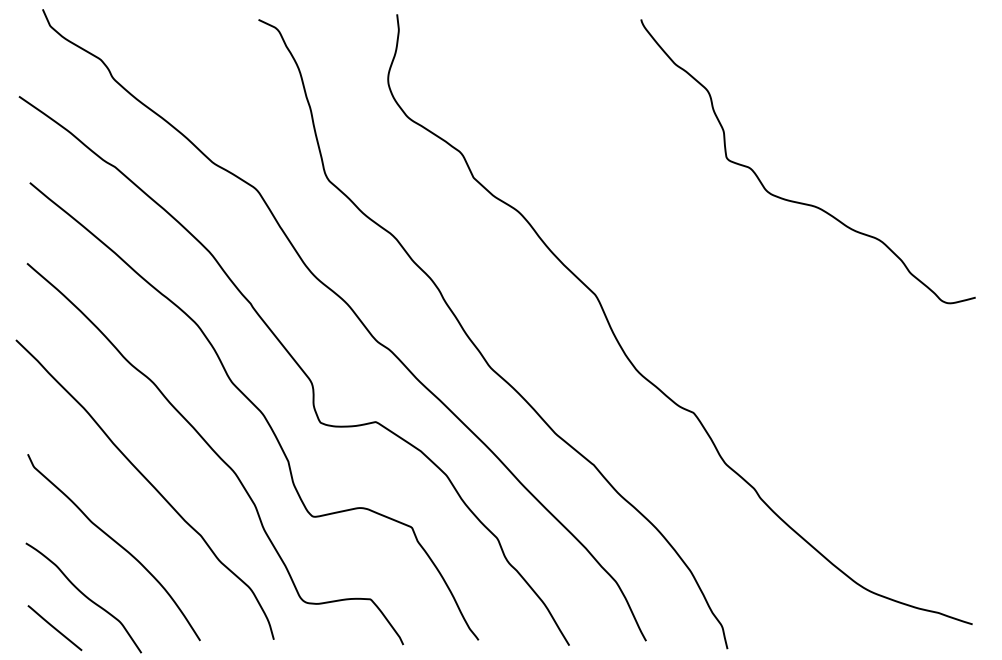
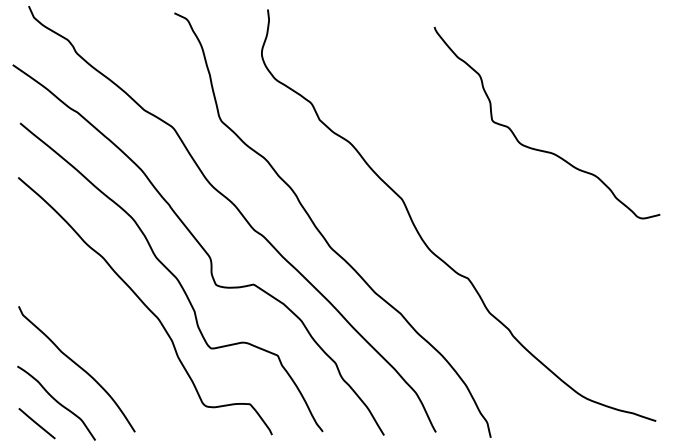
curve: (798, 201) -> (540, 149), moved
curve: (149, 484) -> (100, 326), removed

